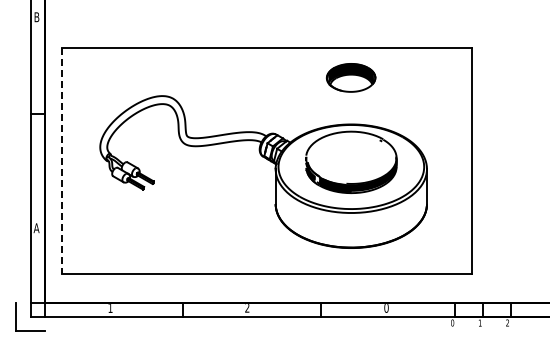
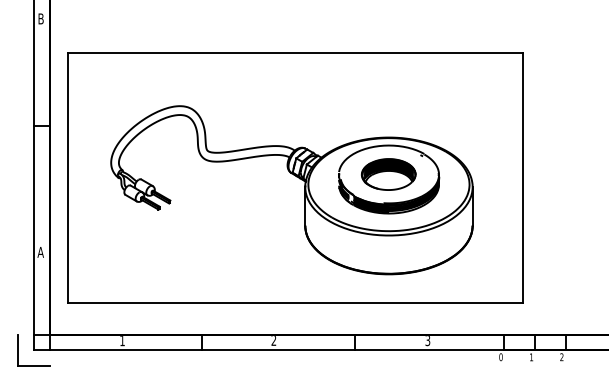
part: (350, 77) -> (388, 174), moved
line: (61, 161) -> (68, 178), dashed -> solid
text: (386, 308) -> (427, 341), 0 -> 3

